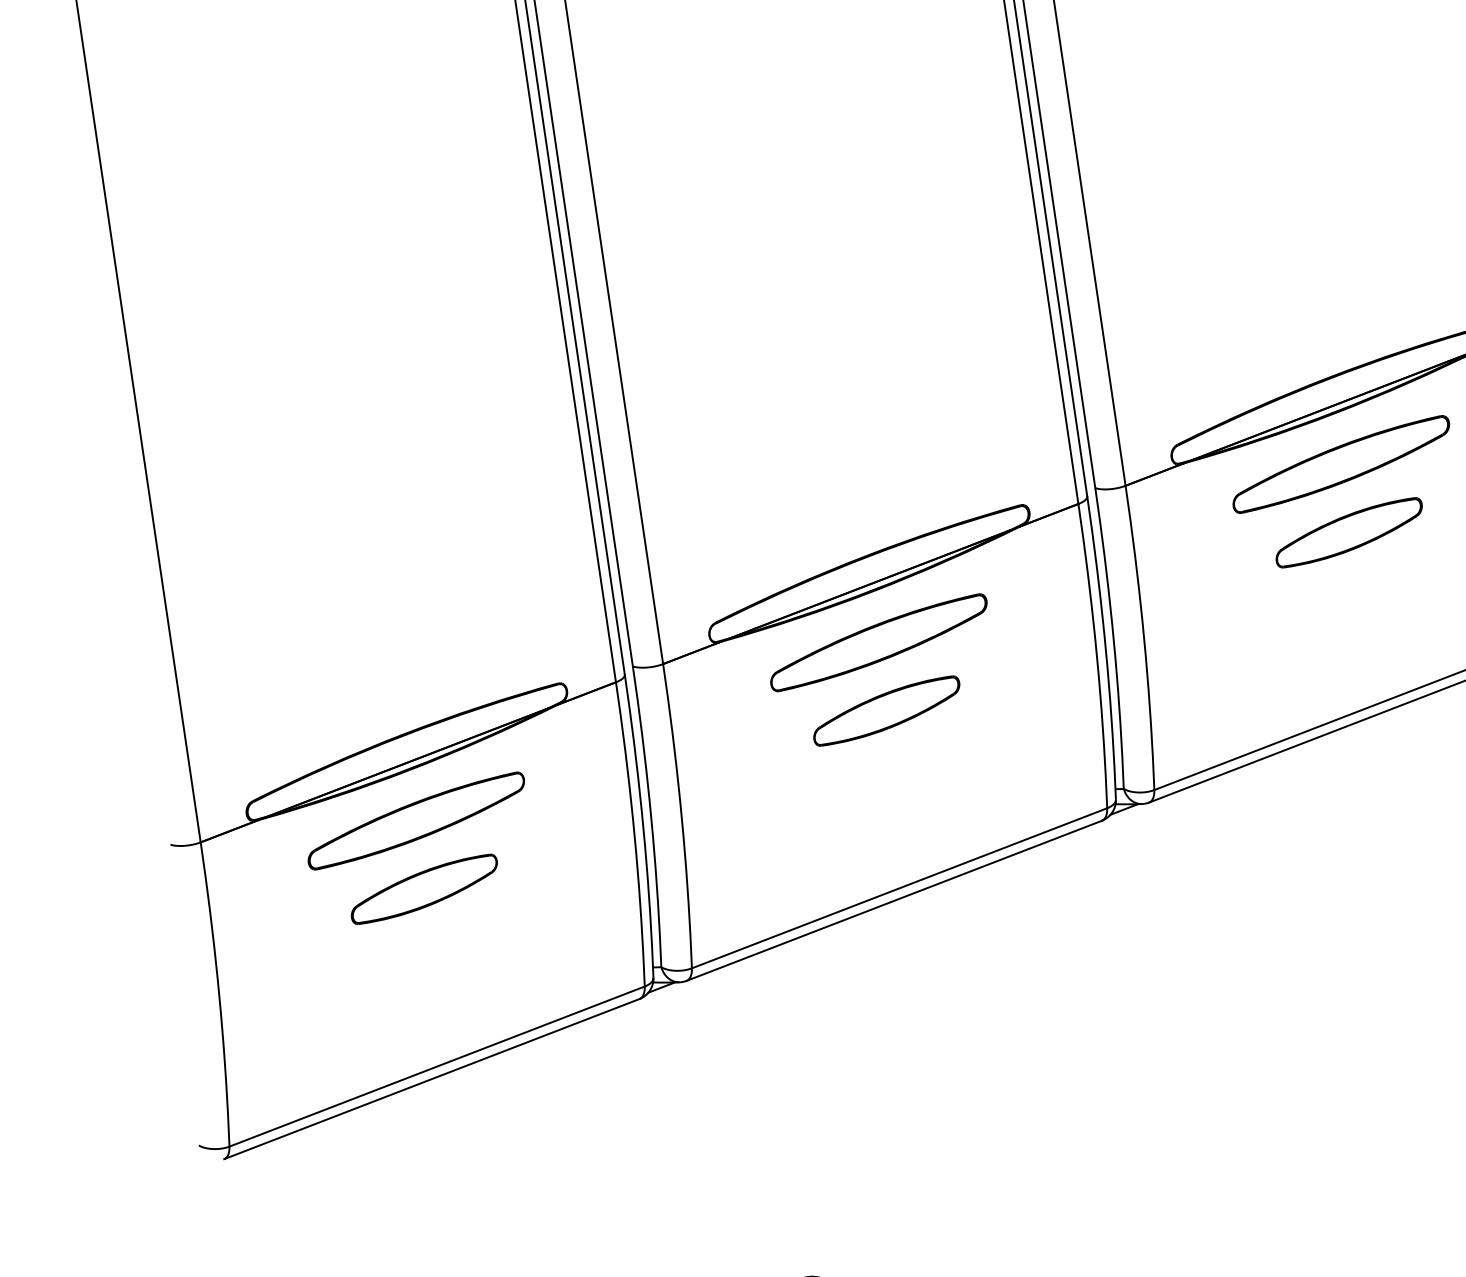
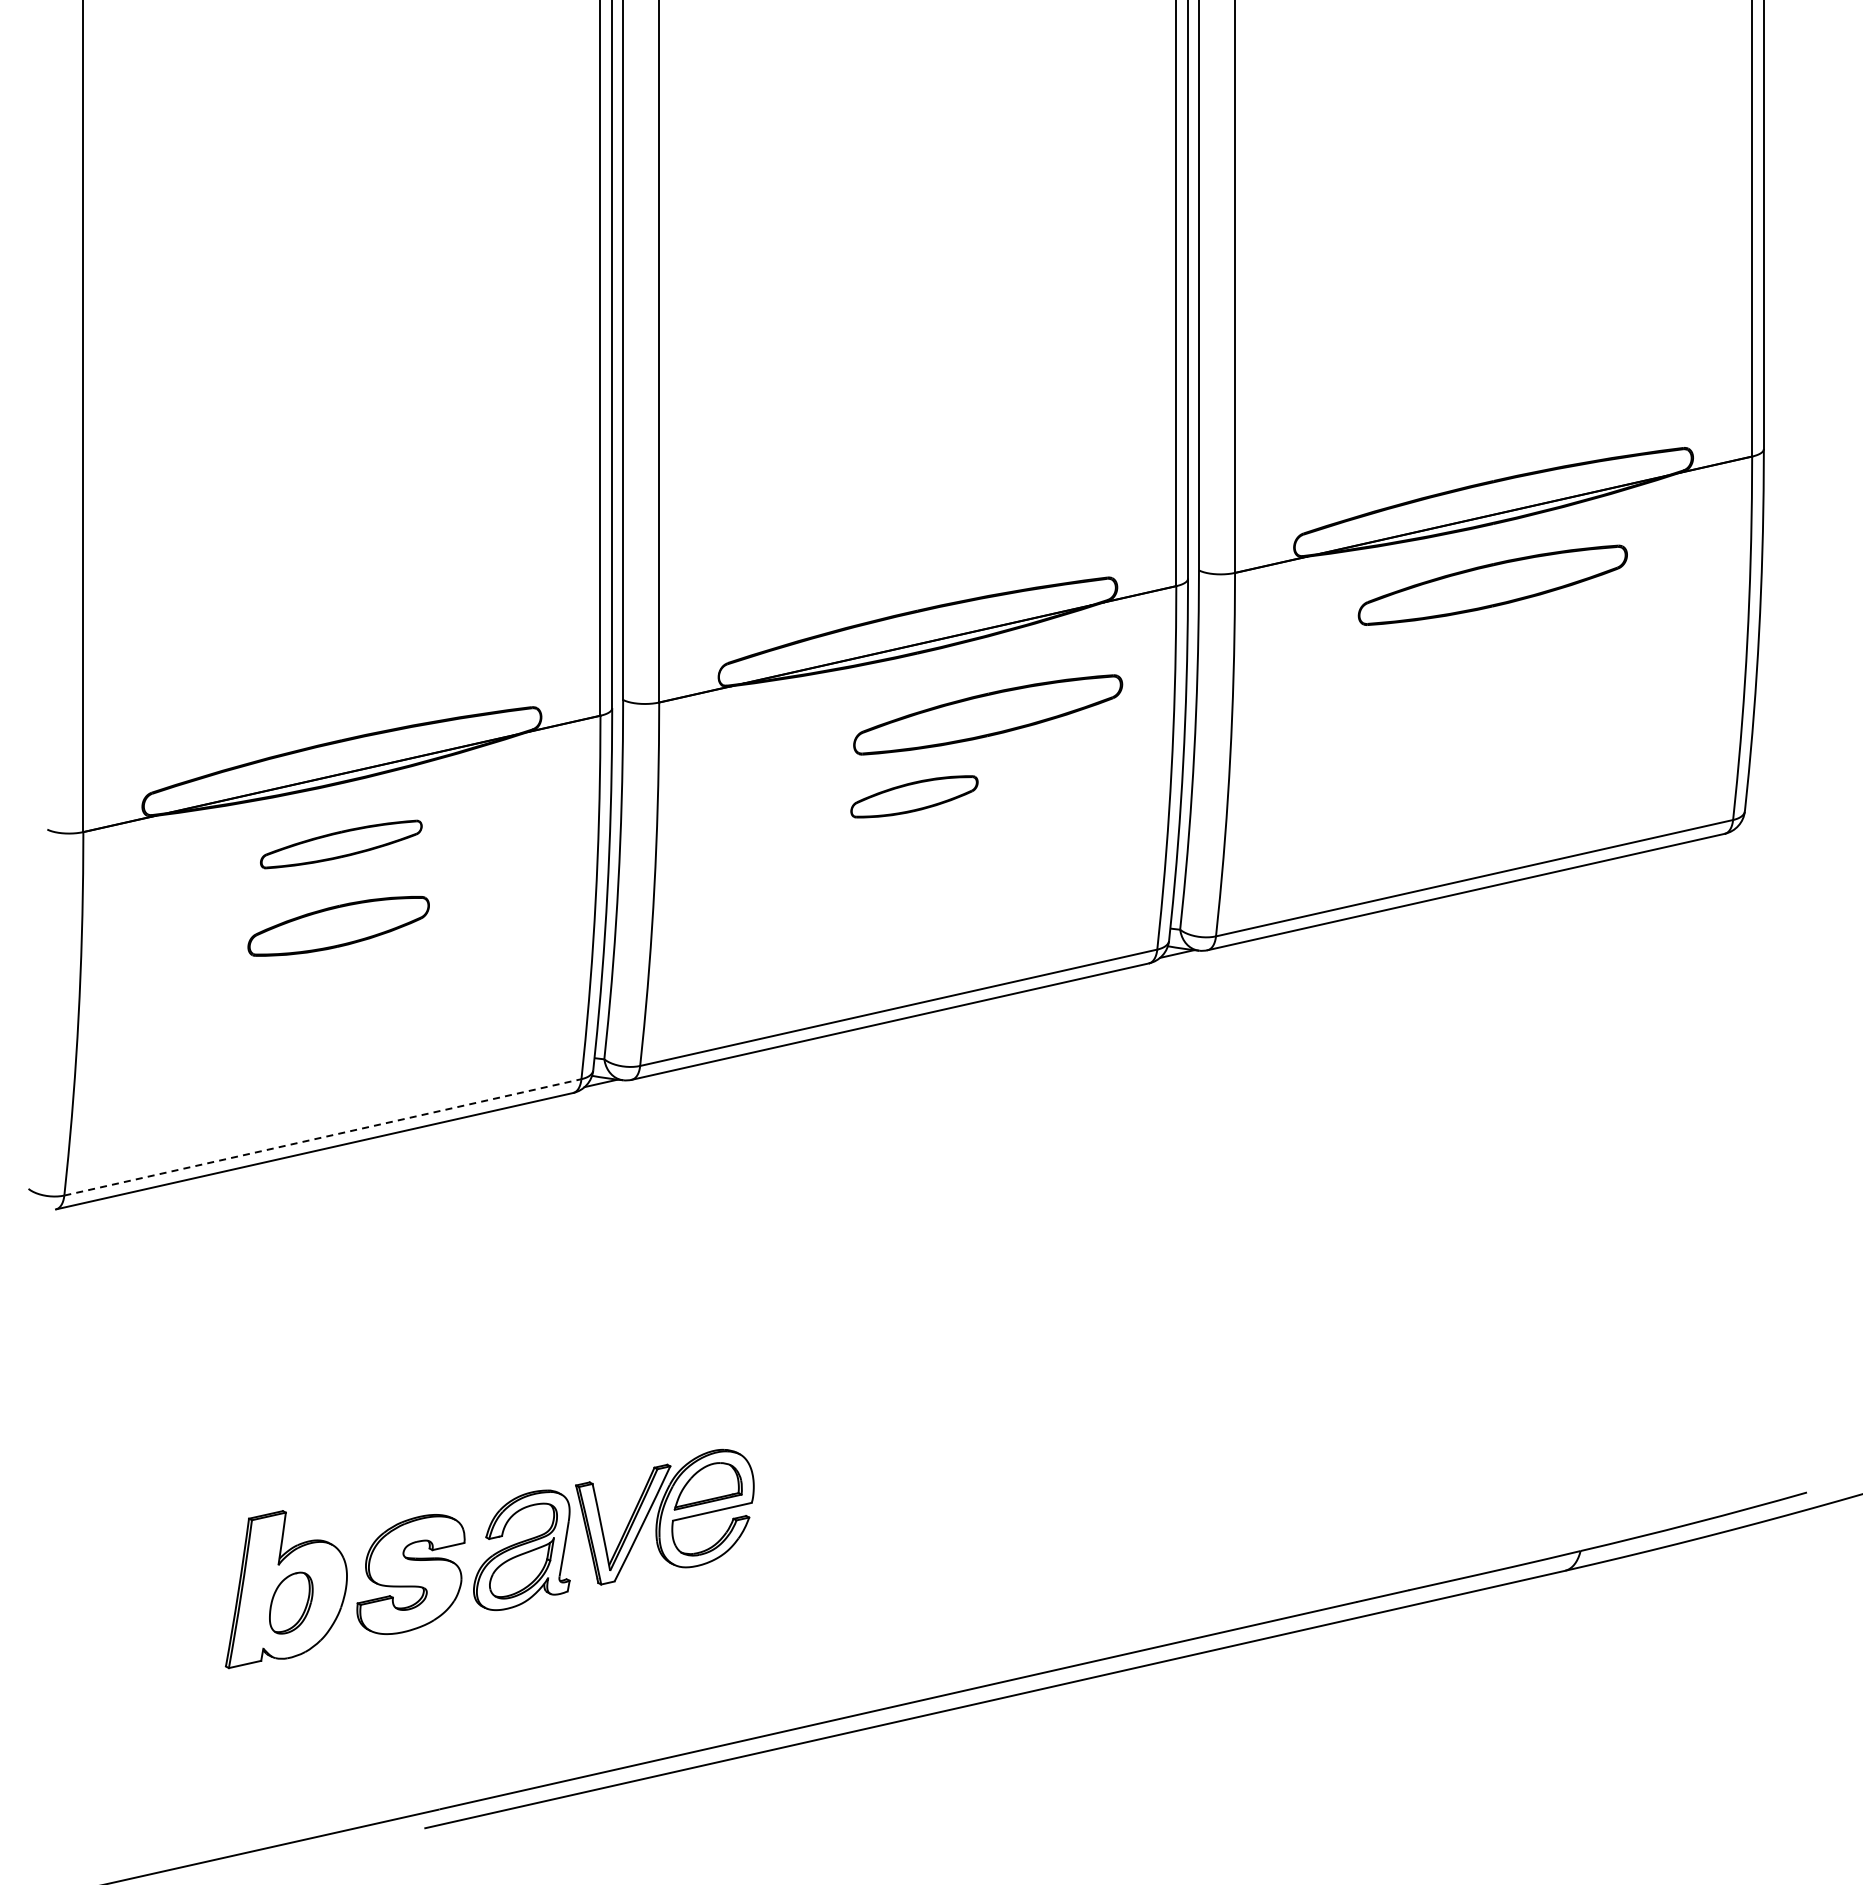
part: (1349, 532) -> (1490, 666), removed
part: (879, 642) -> (988, 714), moved
part: (886, 710) -> (914, 796), size x0.7
part: (416, 821) -> (341, 844), size x0.6
line: (437, 1066) -> (323, 1137), solid -> dashed

